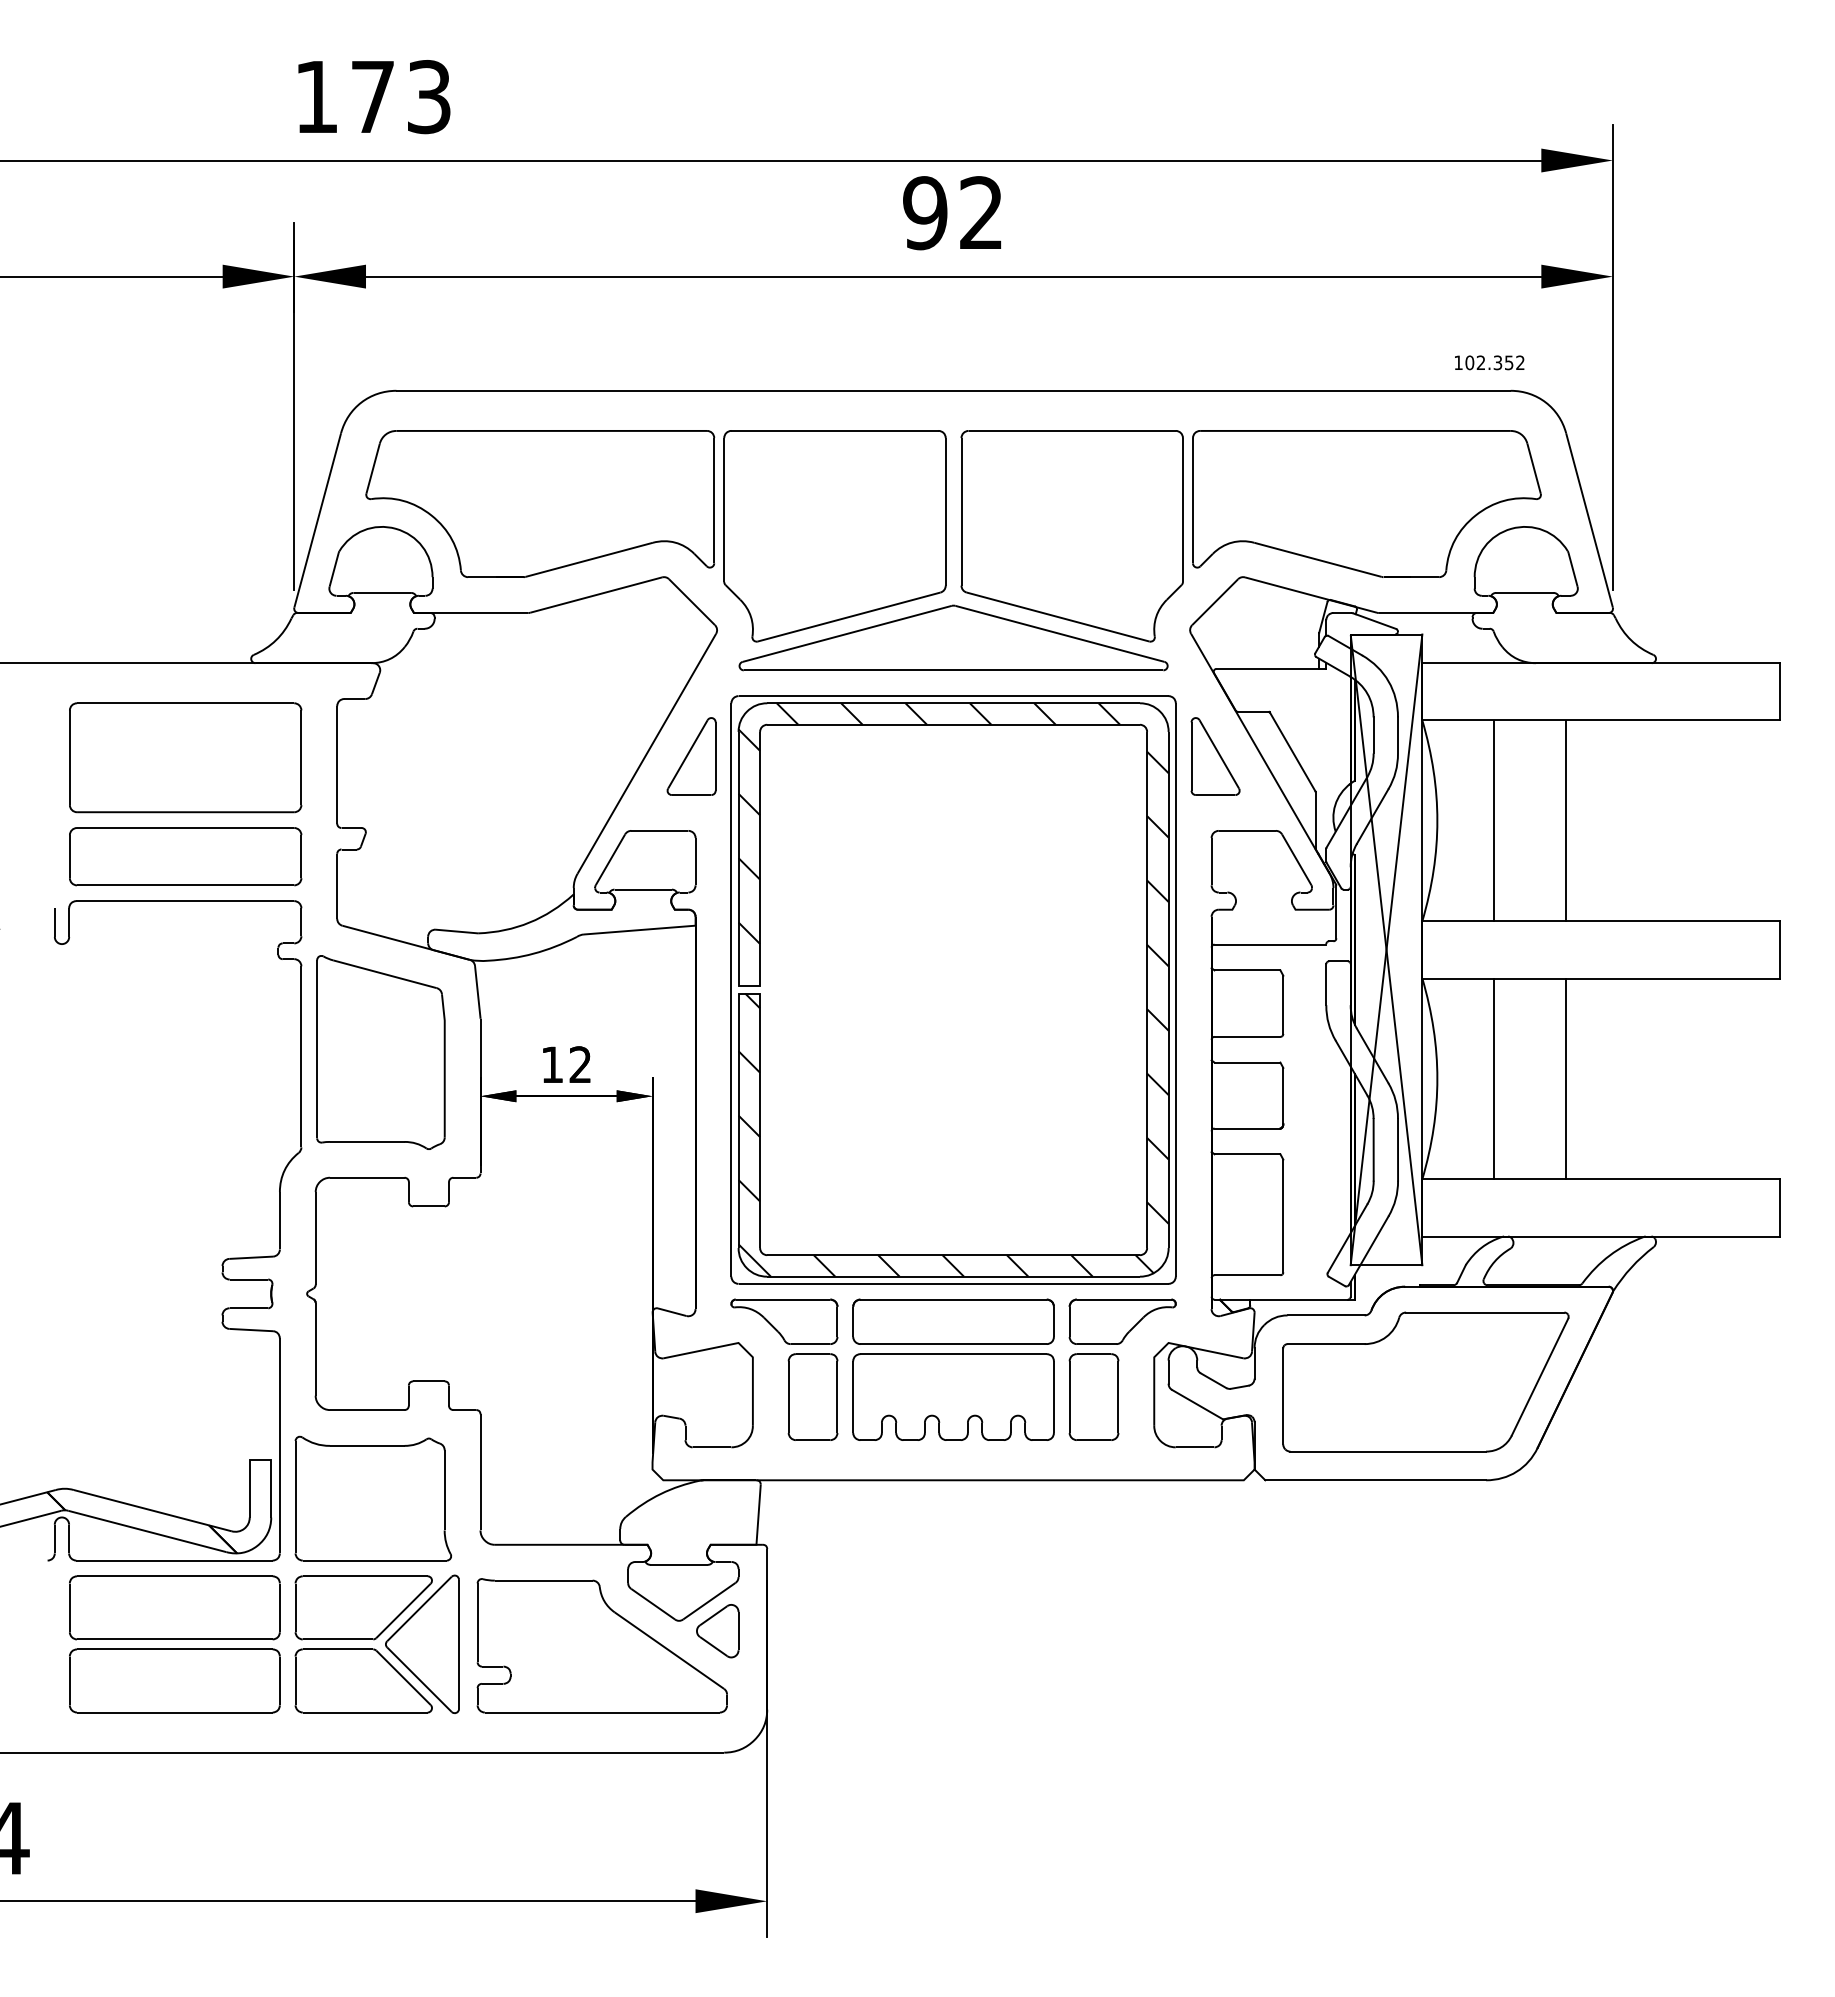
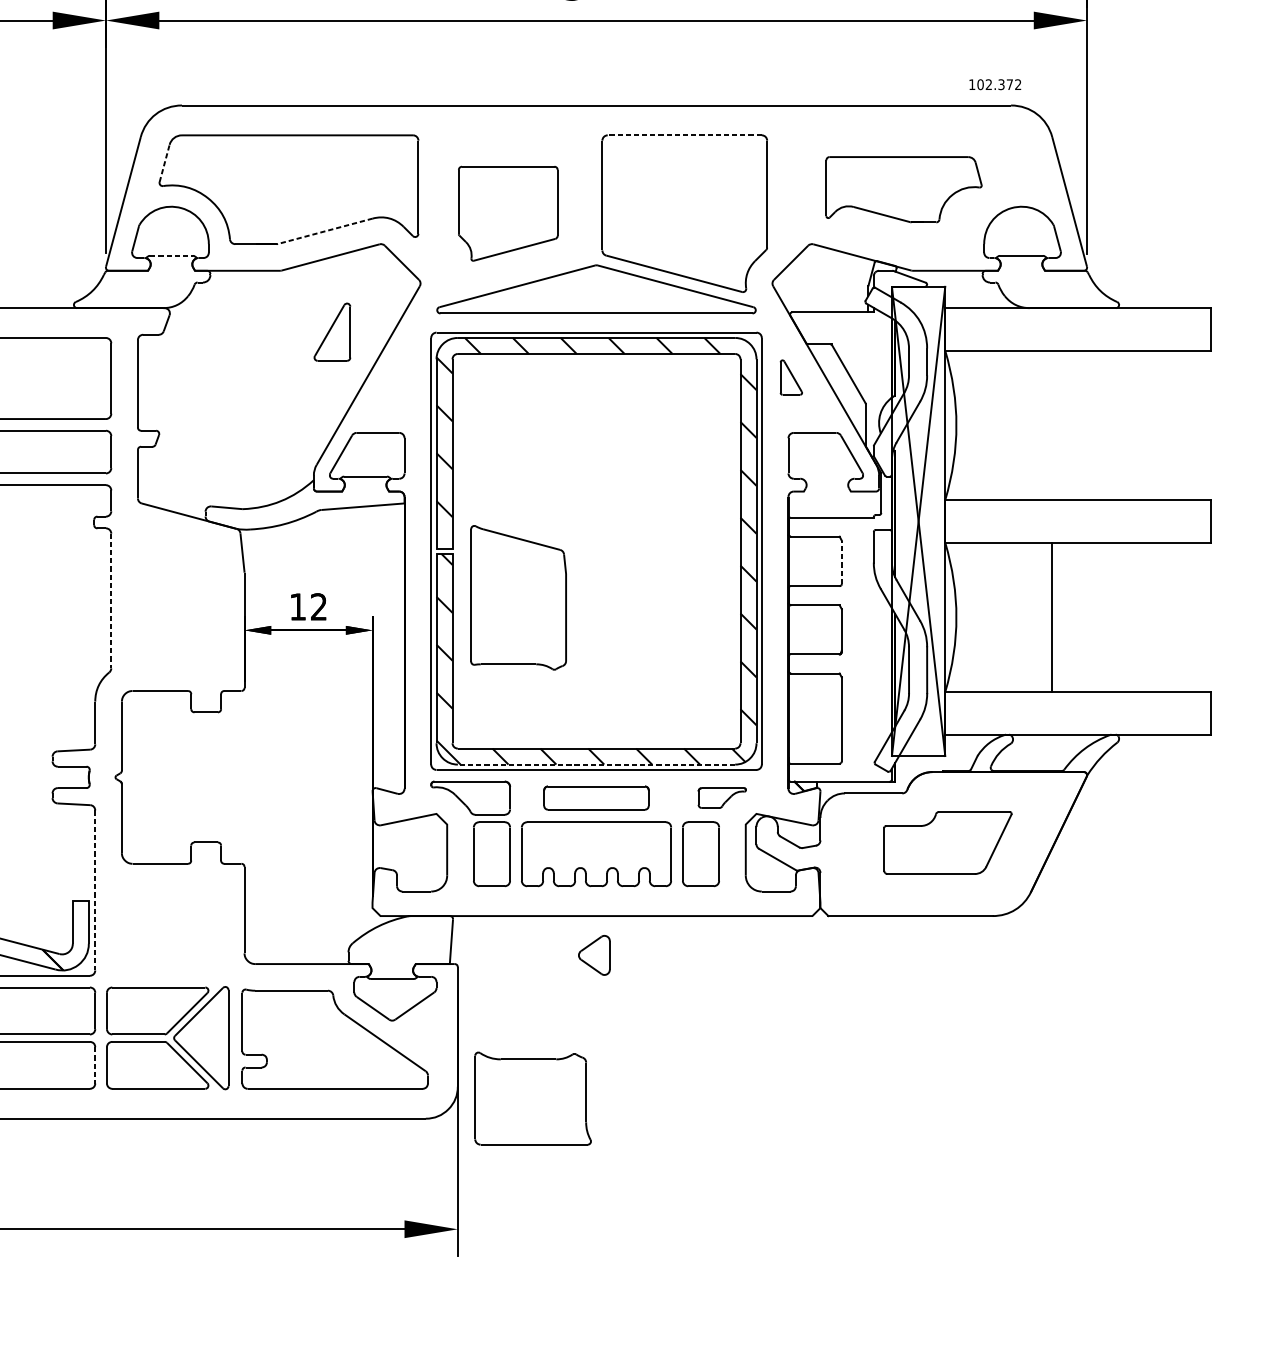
text: (1509, 362) -> (1010, 84), 102.352 -> 102.372
line: (1072, 430) -> (684, 135), solid -> dashed
line: (373, 468) -> (164, 163), solid -> dashed
part: (1366, 503) -> (903, 189), size x0.6
part: (834, 536) -> (507, 213), size x0.6
line: (589, 559) -> (325, 231), solid -> dashed
line: (382, 592) -> (171, 255), solid -> dashed
part: (691, 756) -> (332, 332), moved
part: (1215, 756) -> (791, 377), size x0.6
line: (1494, 820) -> (998, 425), removed
line: (1565, 820) -> (1051, 425), removed
line: (1283, 1004) -> (841, 562), solid -> dashed
part: (380, 1052) -> (518, 597), moved
line: (301, 1056) -> (111, 600), solid -> dashed
line: (1494, 1078) -> (998, 617), removed
line: (953, 1276) -> (596, 764), solid -> dashed
part: (953, 1321) -> (596, 797), size x0.7
part: (1122, 1321) -> (722, 797), size x0.6
part: (1425, 1381) -> (947, 842), size x0.6
line: (279, 1445) -> (94, 890), solid -> dashed
part: (372, 1498) -> (532, 1098), moved
part: (717, 1631) -> (594, 955), moved
line: (279, 1681) -> (94, 1065), solid -> dashed

